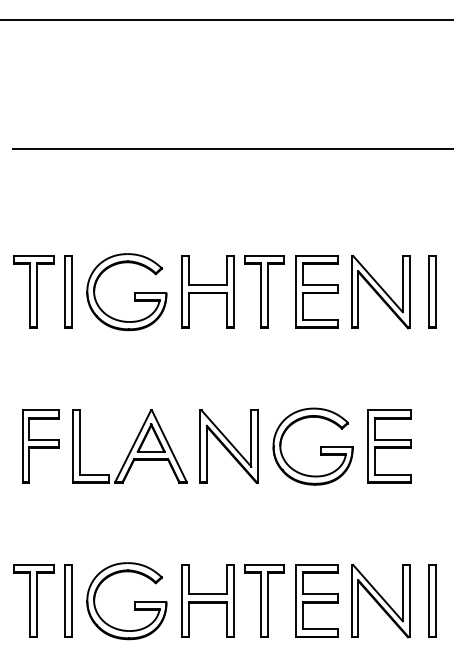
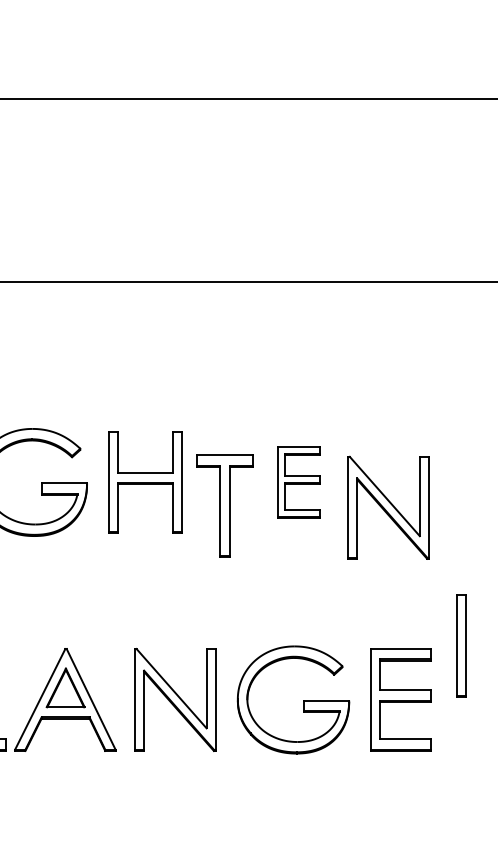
part: (264, 291) -> (225, 505), moved
part: (316, 291) -> (298, 481), size x0.7
part: (380, 291) -> (388, 506), moved
part: (432, 291) -> (461, 644), moved

